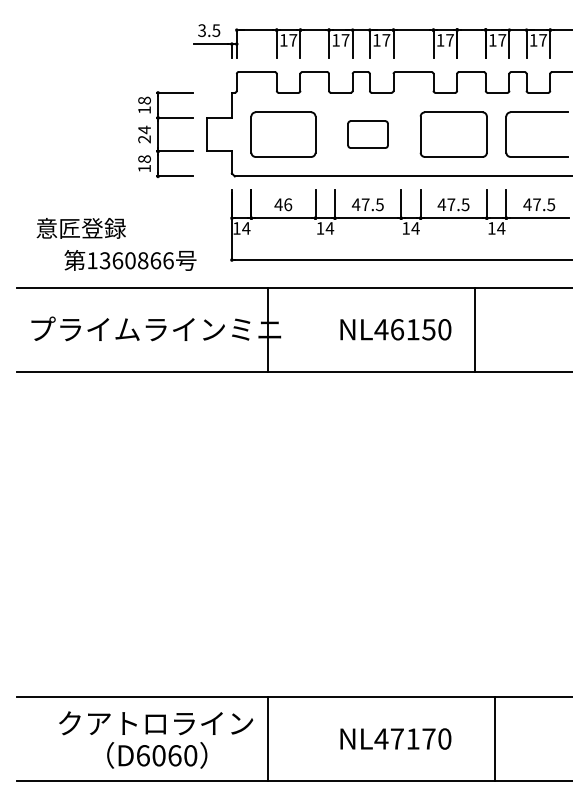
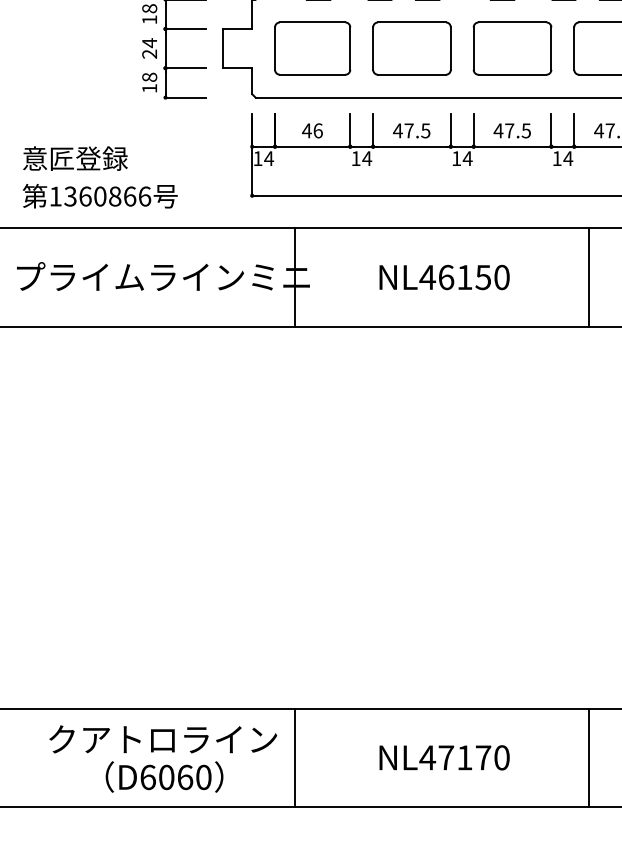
part: (367, 134) -> (411, 48), size x1.67
text: (130, 260) -> (100, 196), moved
line: (474, 329) -> (588, 277), moved
line: (494, 738) -> (588, 757), moved

